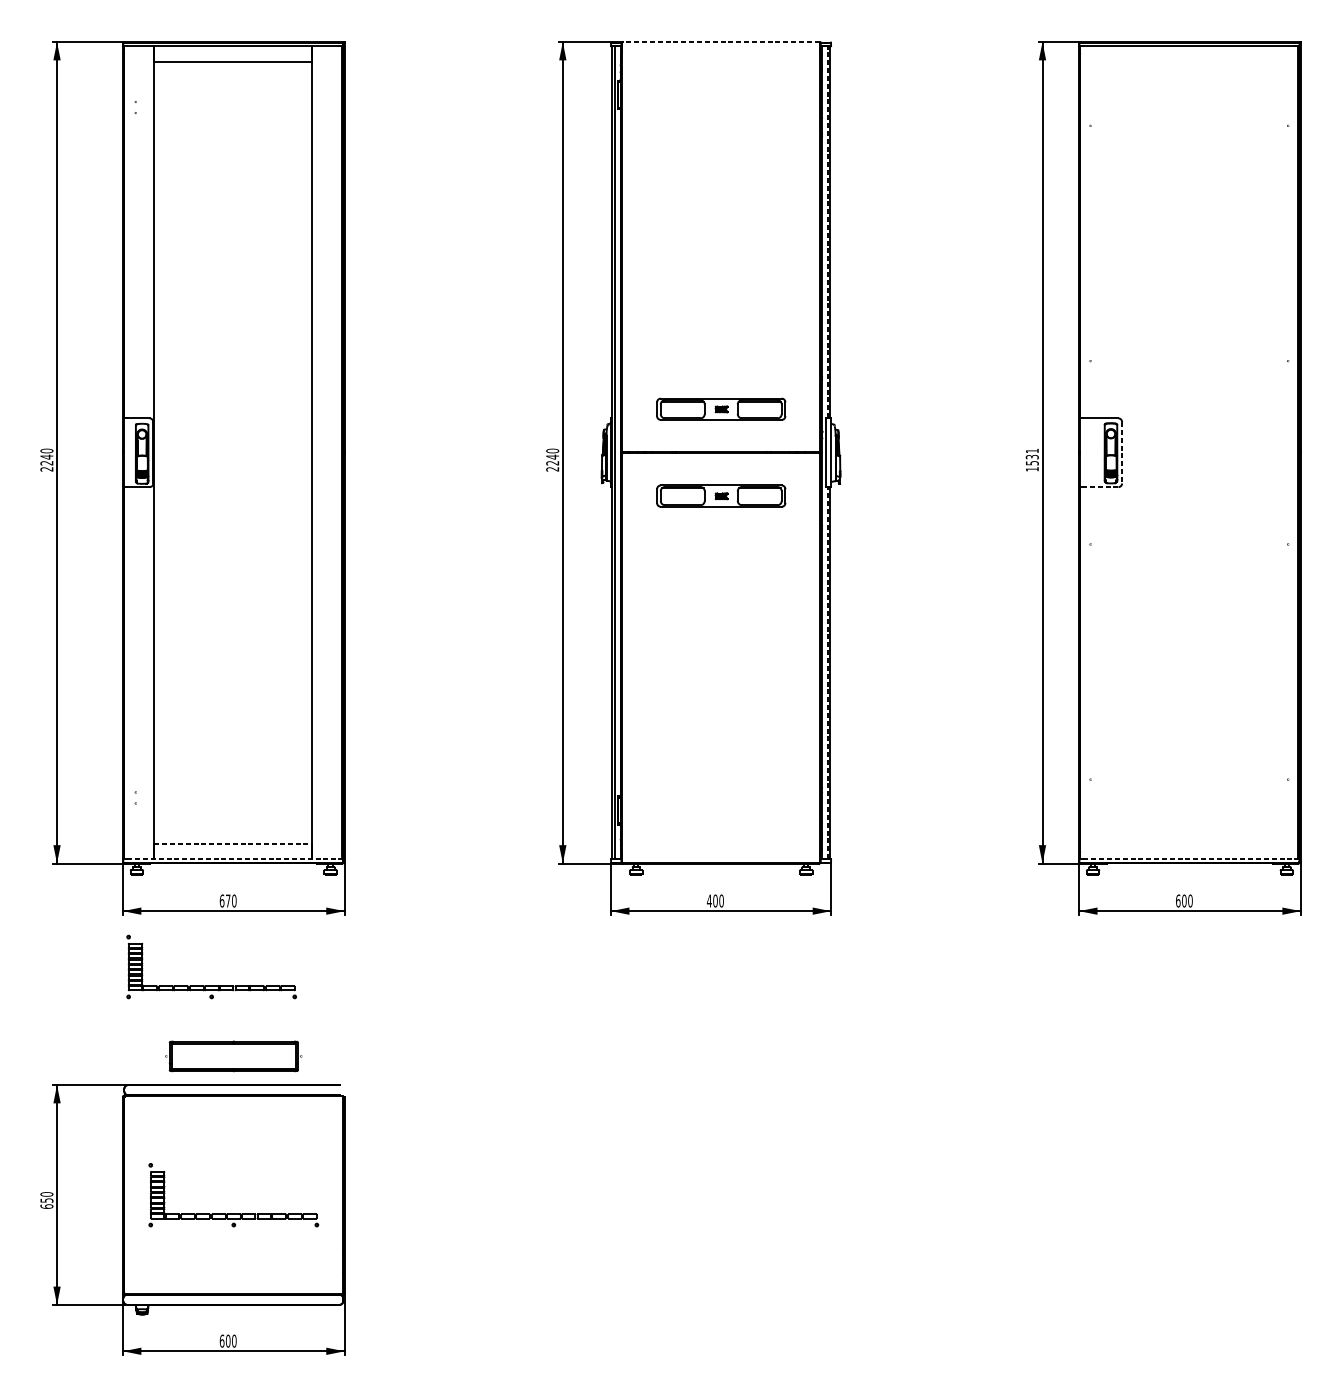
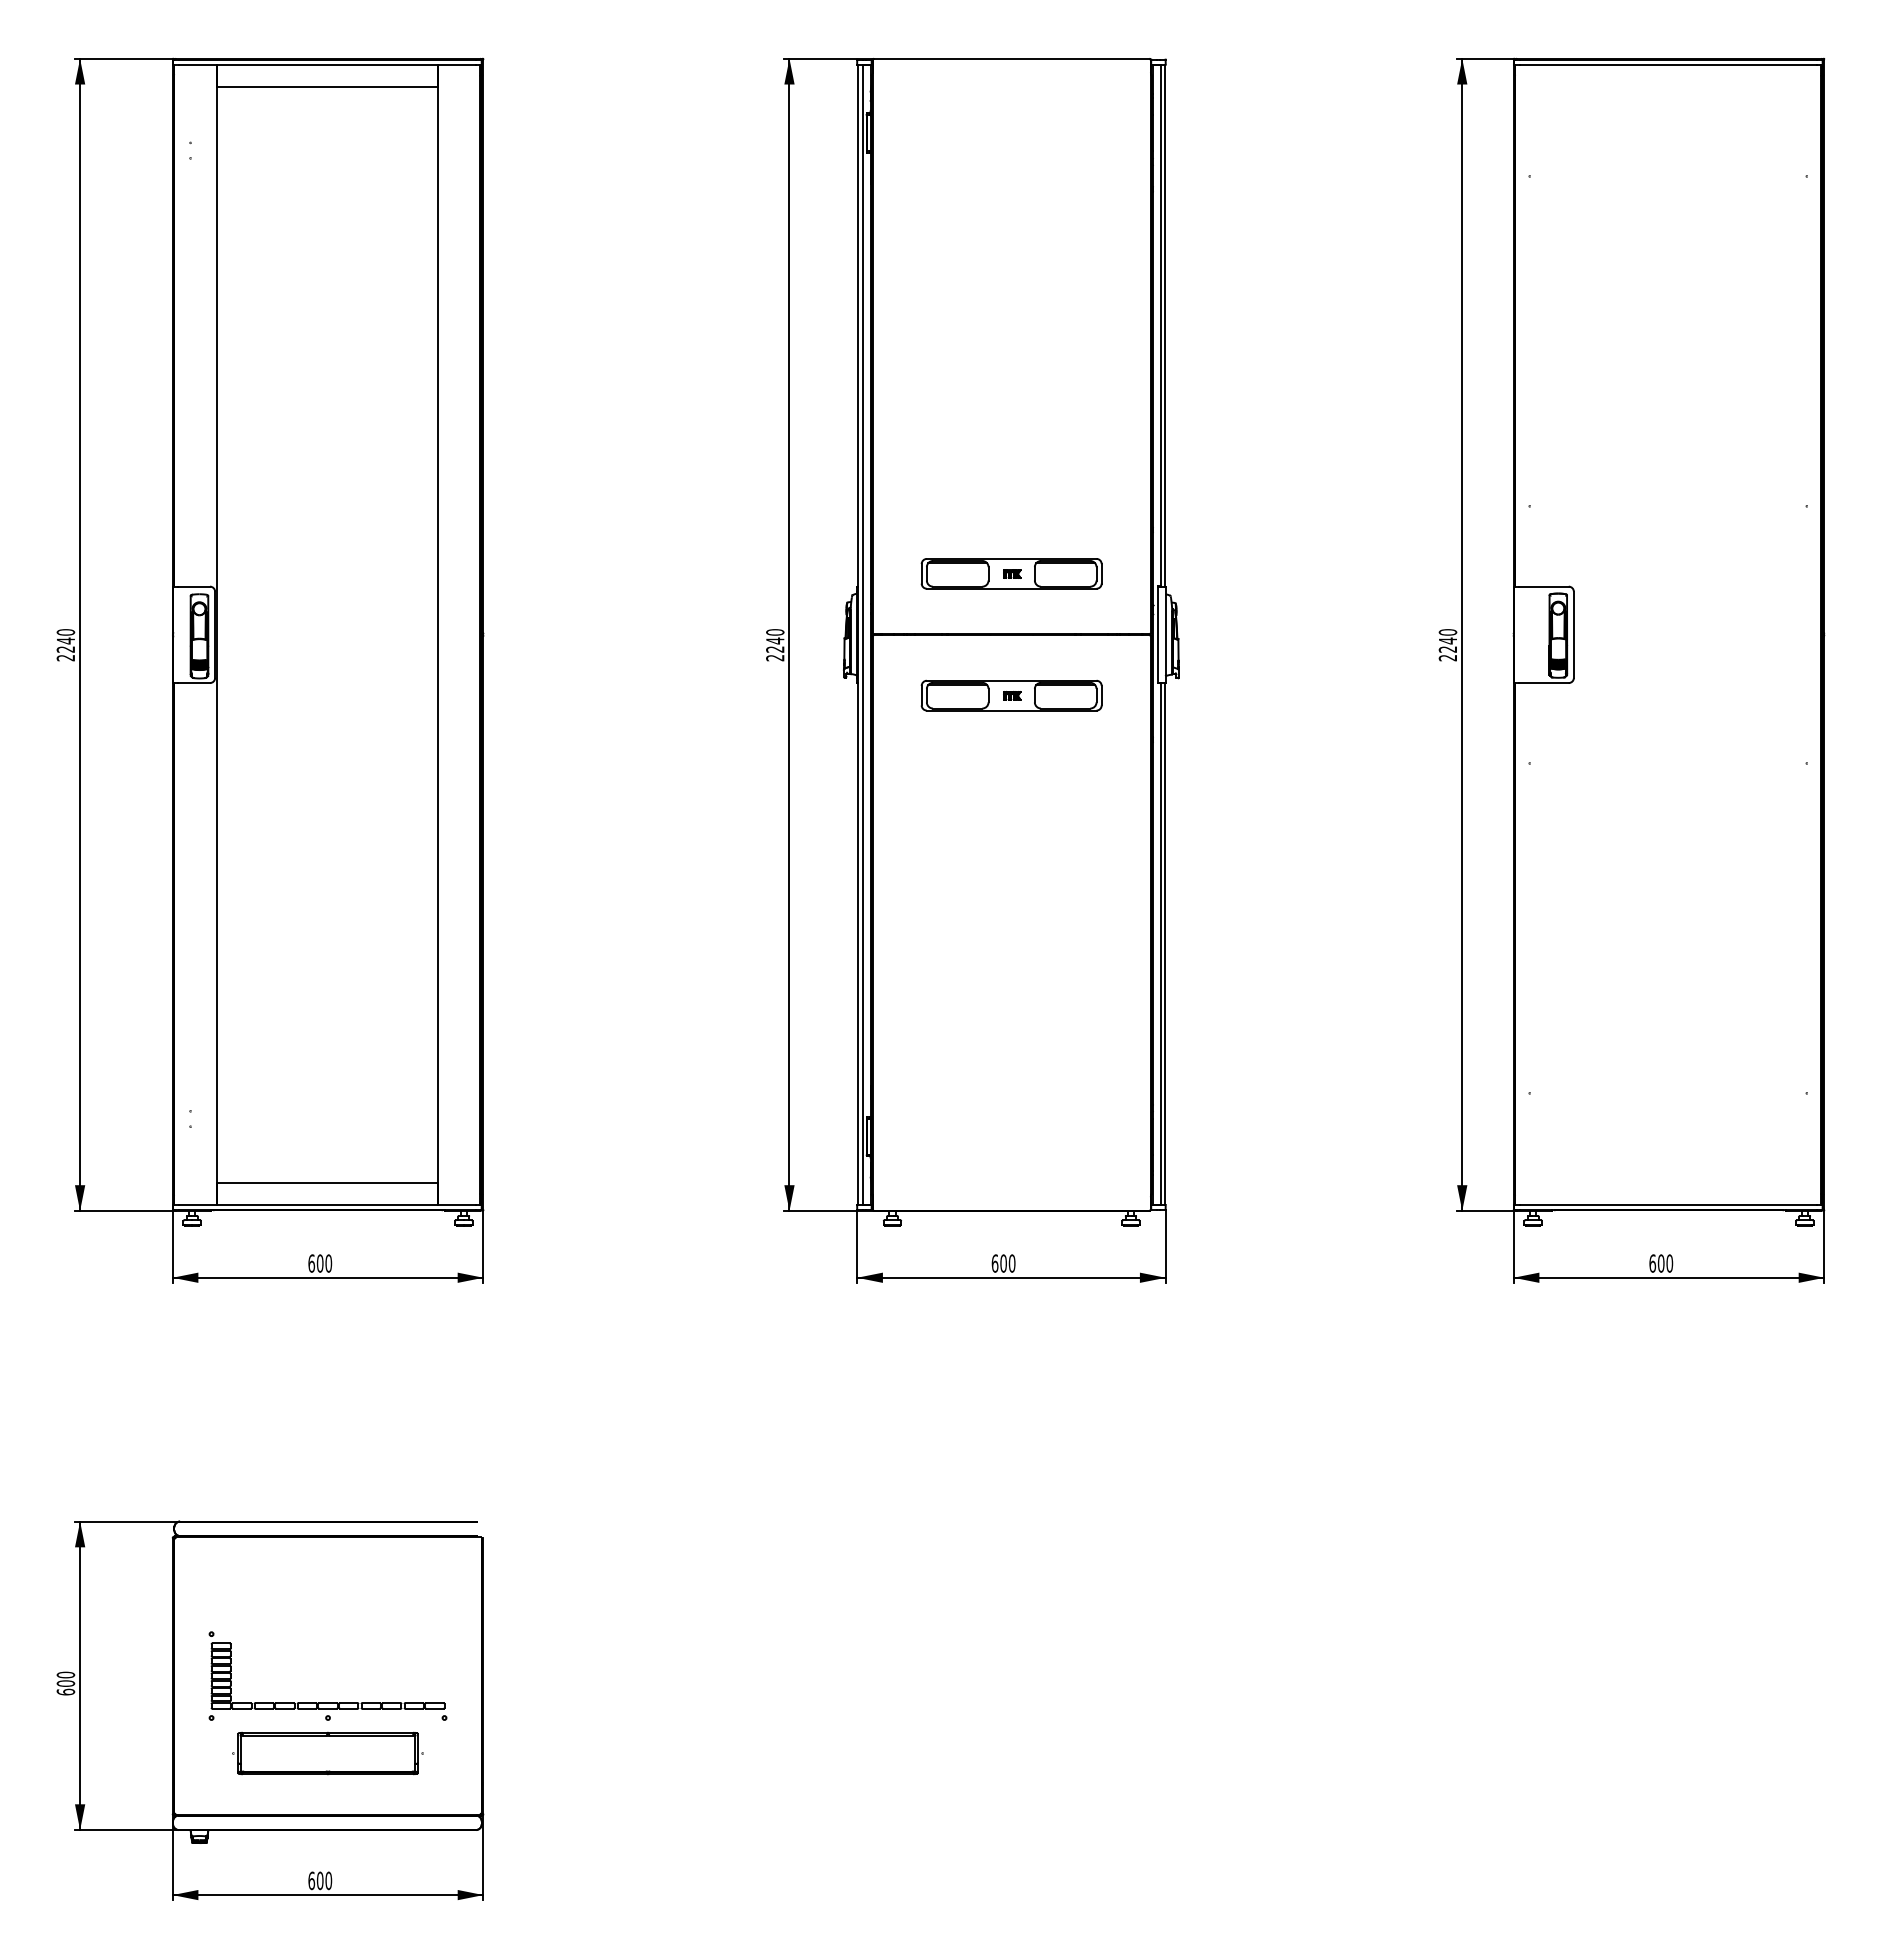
line: (721, 41) -> (1011, 58), dashed -> solid
line: (827, 232) -> (1160, 325), dashed -> solid
line: (1121, 453) -> (1573, 635), dashed -> solid
text: (1031, 460) -> (1447, 645), 1531 -> 2240
line: (1100, 487) -> (1543, 683), dashed -> solid
line: (827, 672) -> (1160, 943), dashed -> solid
line: (233, 843) -> (327, 1183), dashed -> solid
line: (233, 858) -> (327, 1204), dashed -> solid
line: (1189, 858) -> (1668, 1204), dashed -> solid
text: (227, 900) -> (319, 1263), 670 -> 600
text: (709, 900) -> (994, 1263), 400 -> 600
part: (211, 985) -> (296, 1382), removed
part: (233, 1056) -> (327, 1753), moved
text: (46, 1200) -> (65, 1683), 650 -> 600

